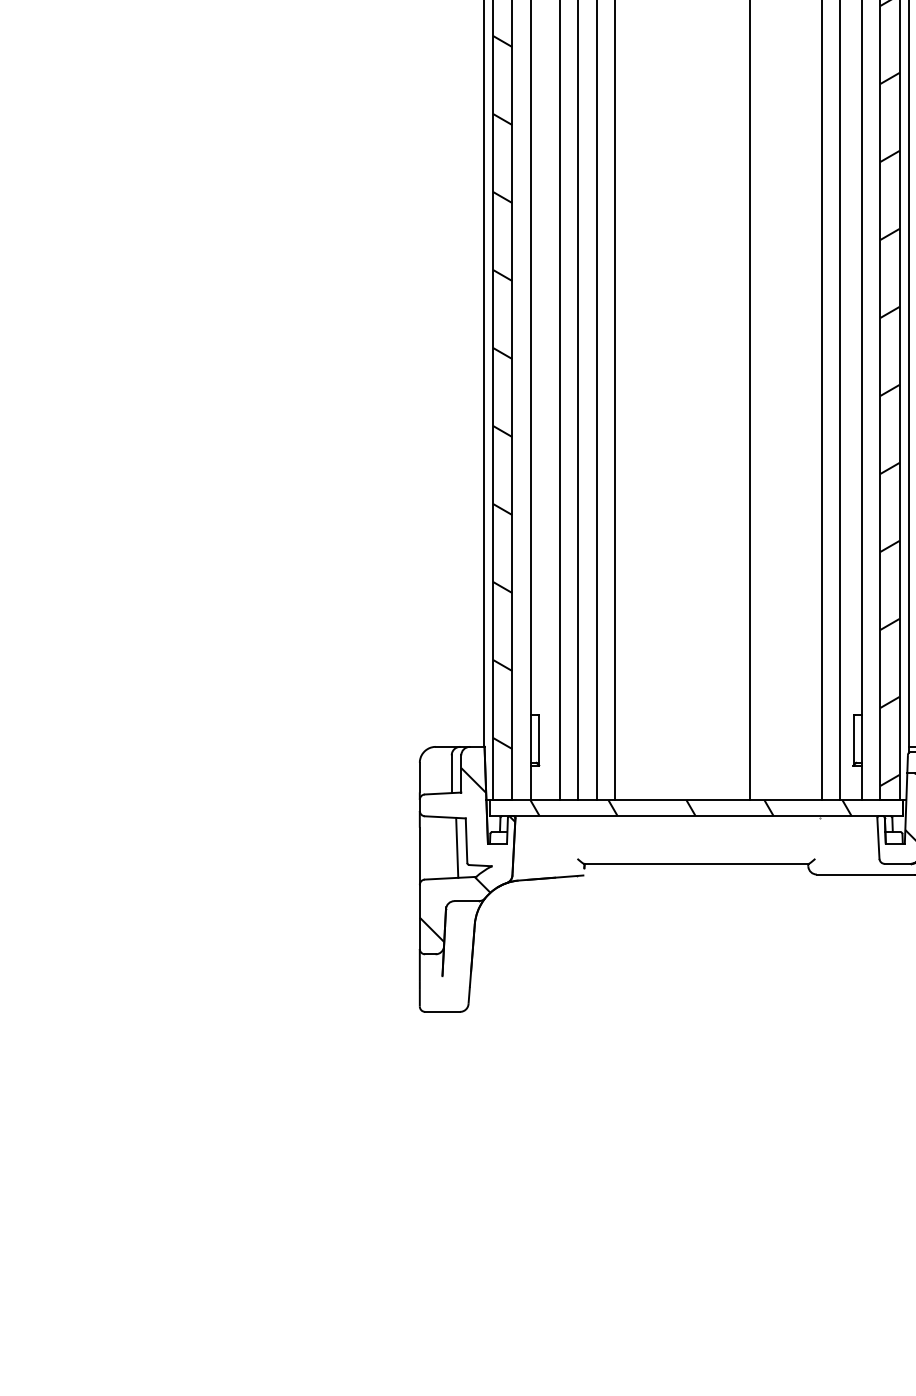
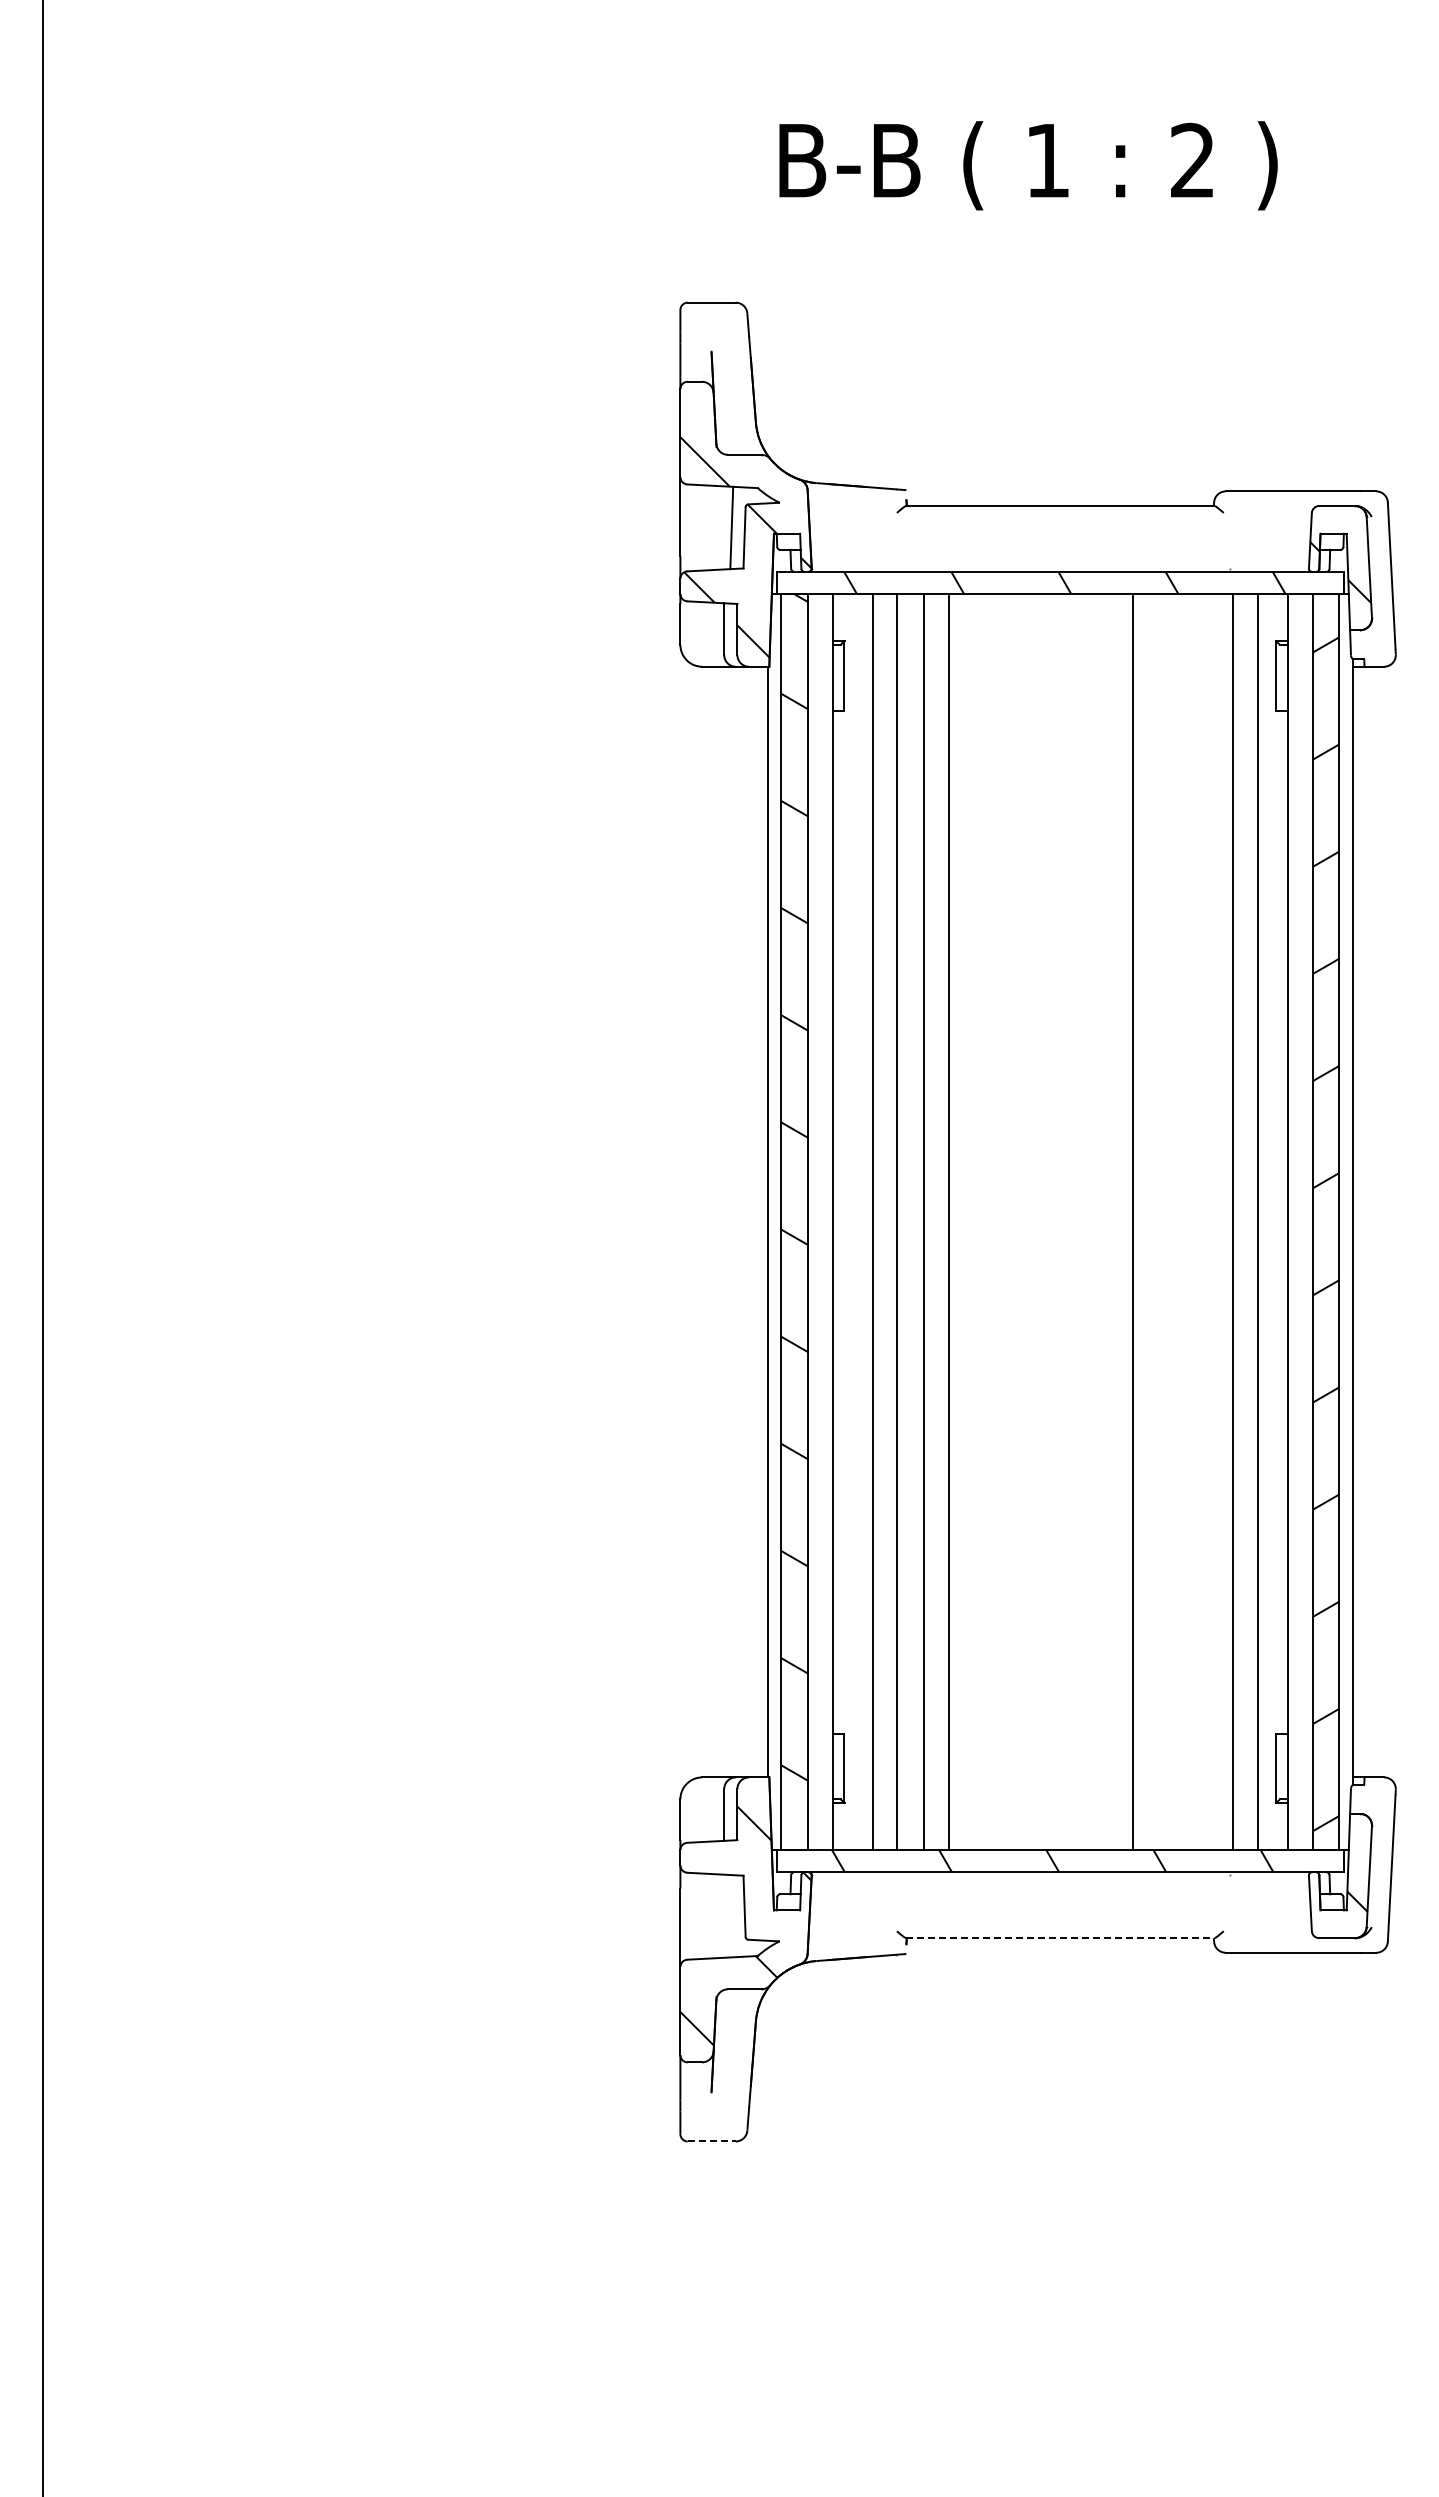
line: (457, 848) -> (731, 1916), removed
line: (696, 864) -> (1060, 1938), solid -> dashed
line: (442, 1011) -> (711, 2141), solid -> dashed

